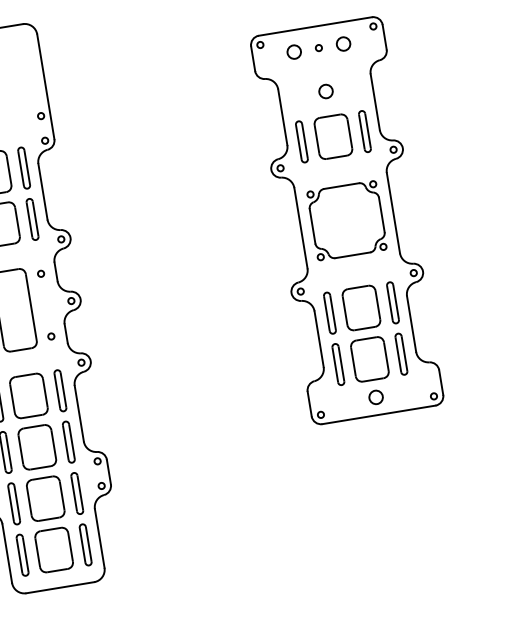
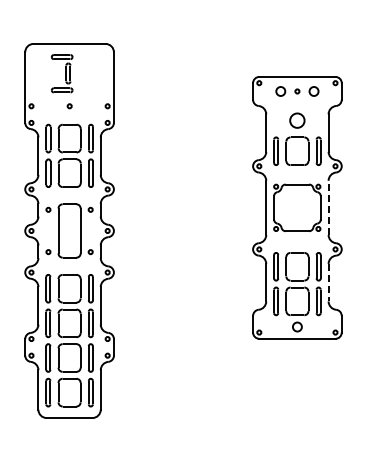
circle: (326, 91) -> (297, 120), size x1.6
line: (393, 212) -> (328, 207), solid -> dashed
line: (411, 323) -> (328, 282), solid -> dashed

